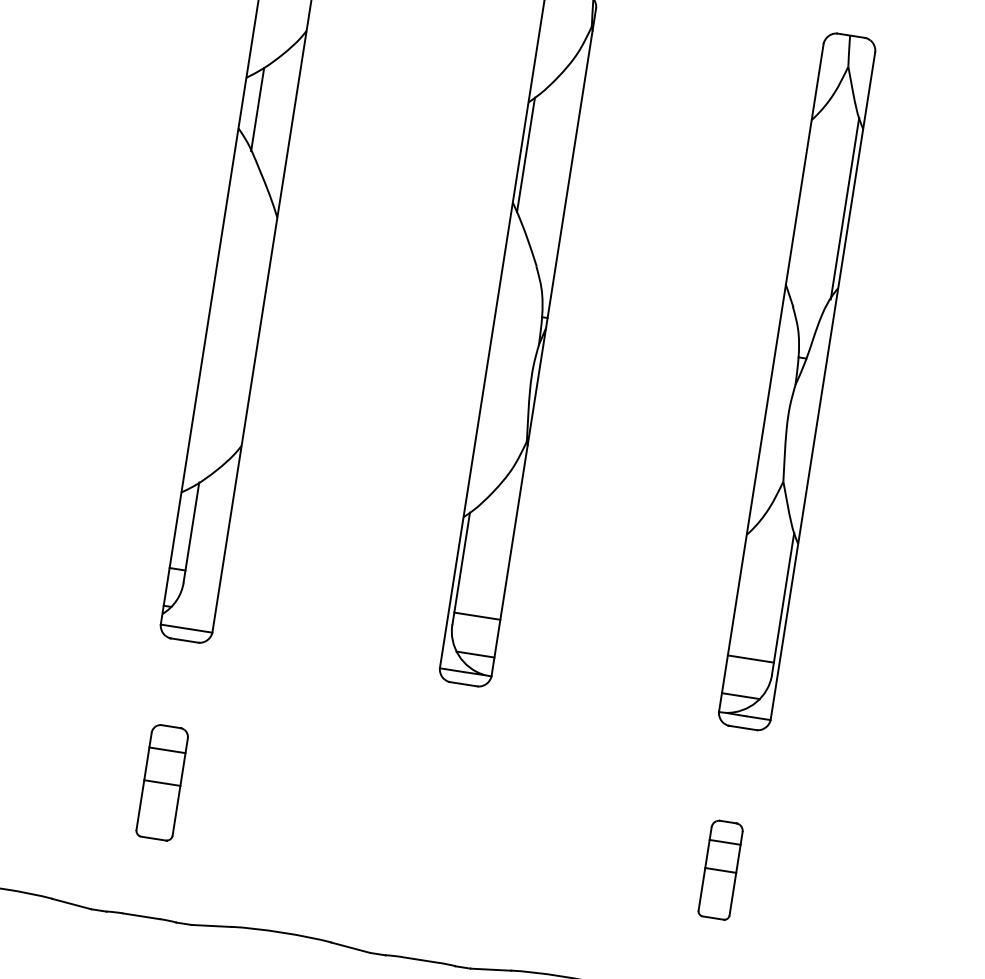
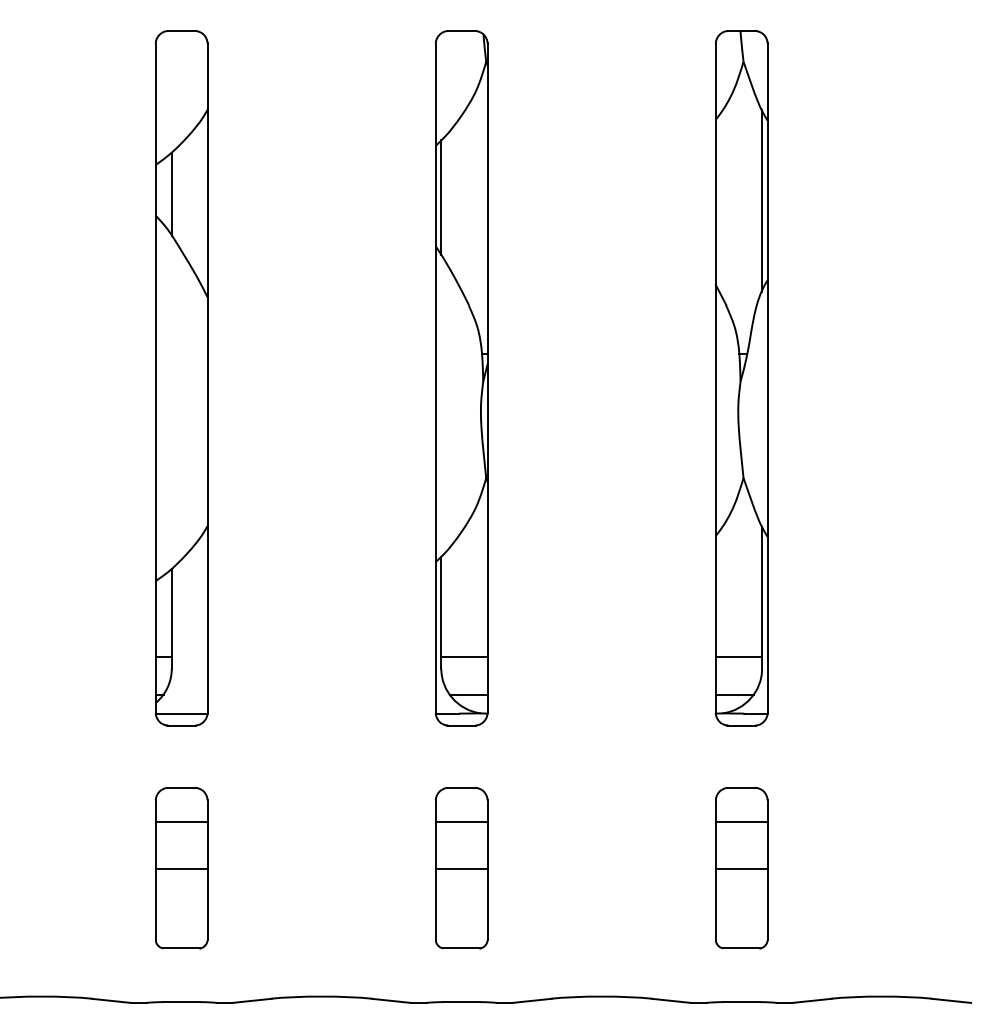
part: (162, 782) -> (181, 867), size x1.43
part: (441, 825) -> (461, 867), added
part: (720, 869) -> (741, 867), size x1.67

